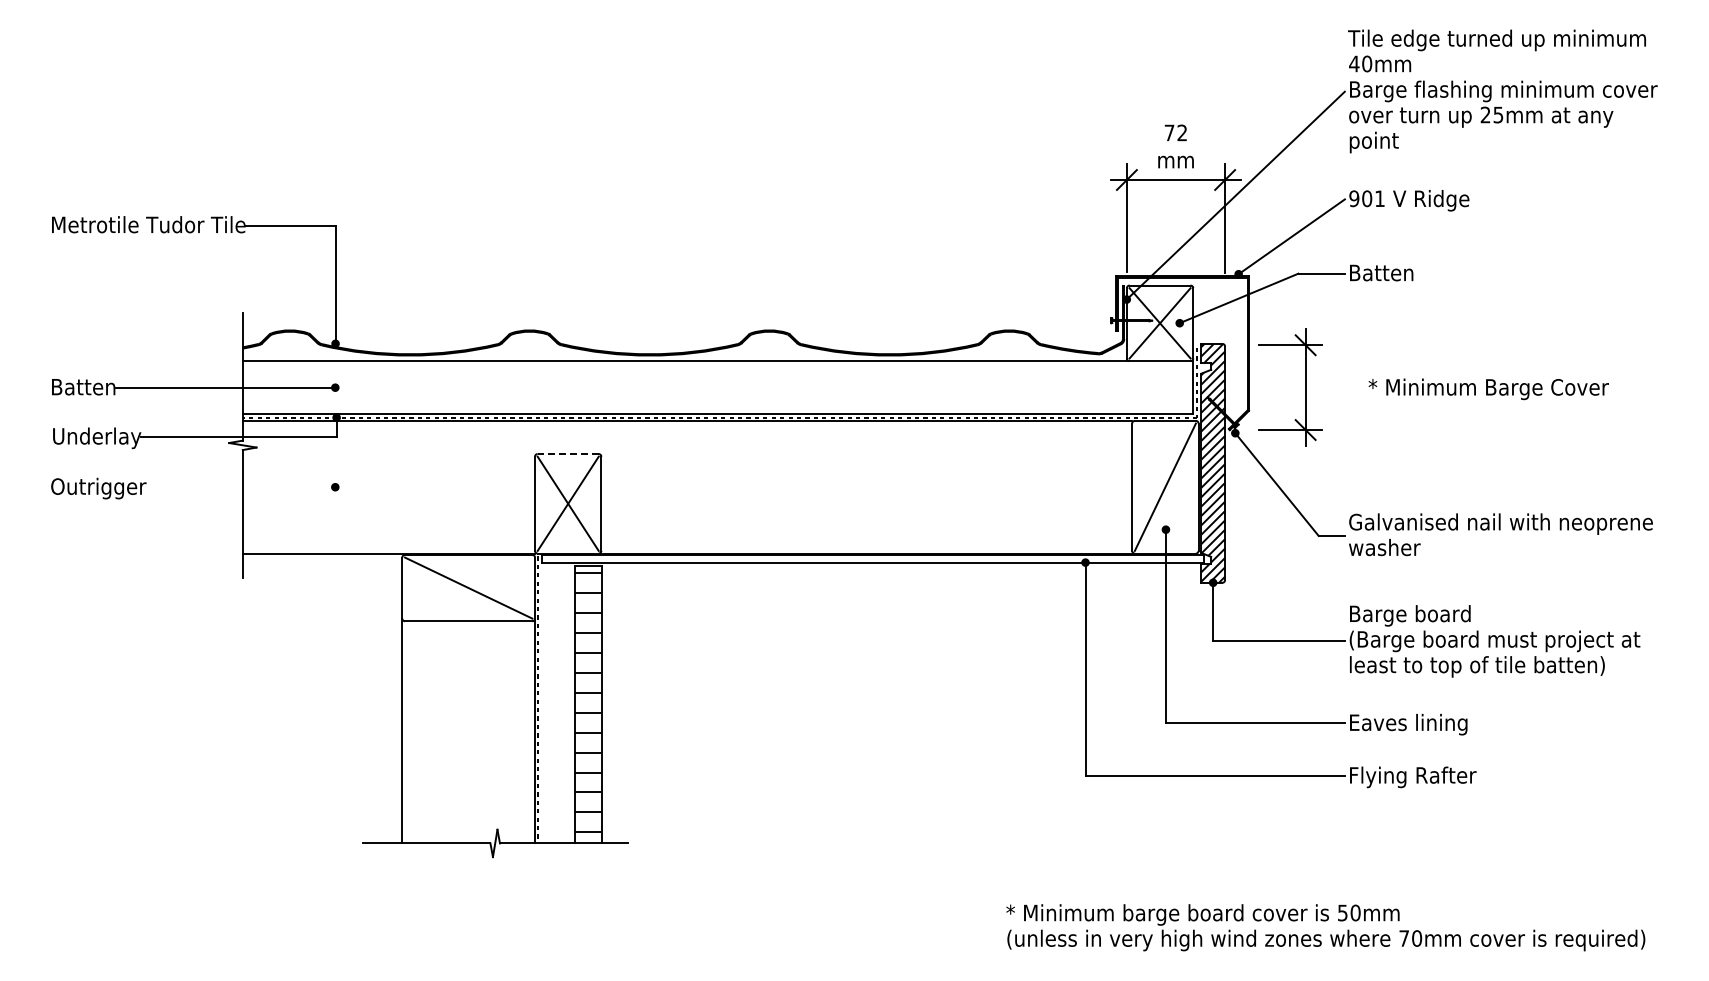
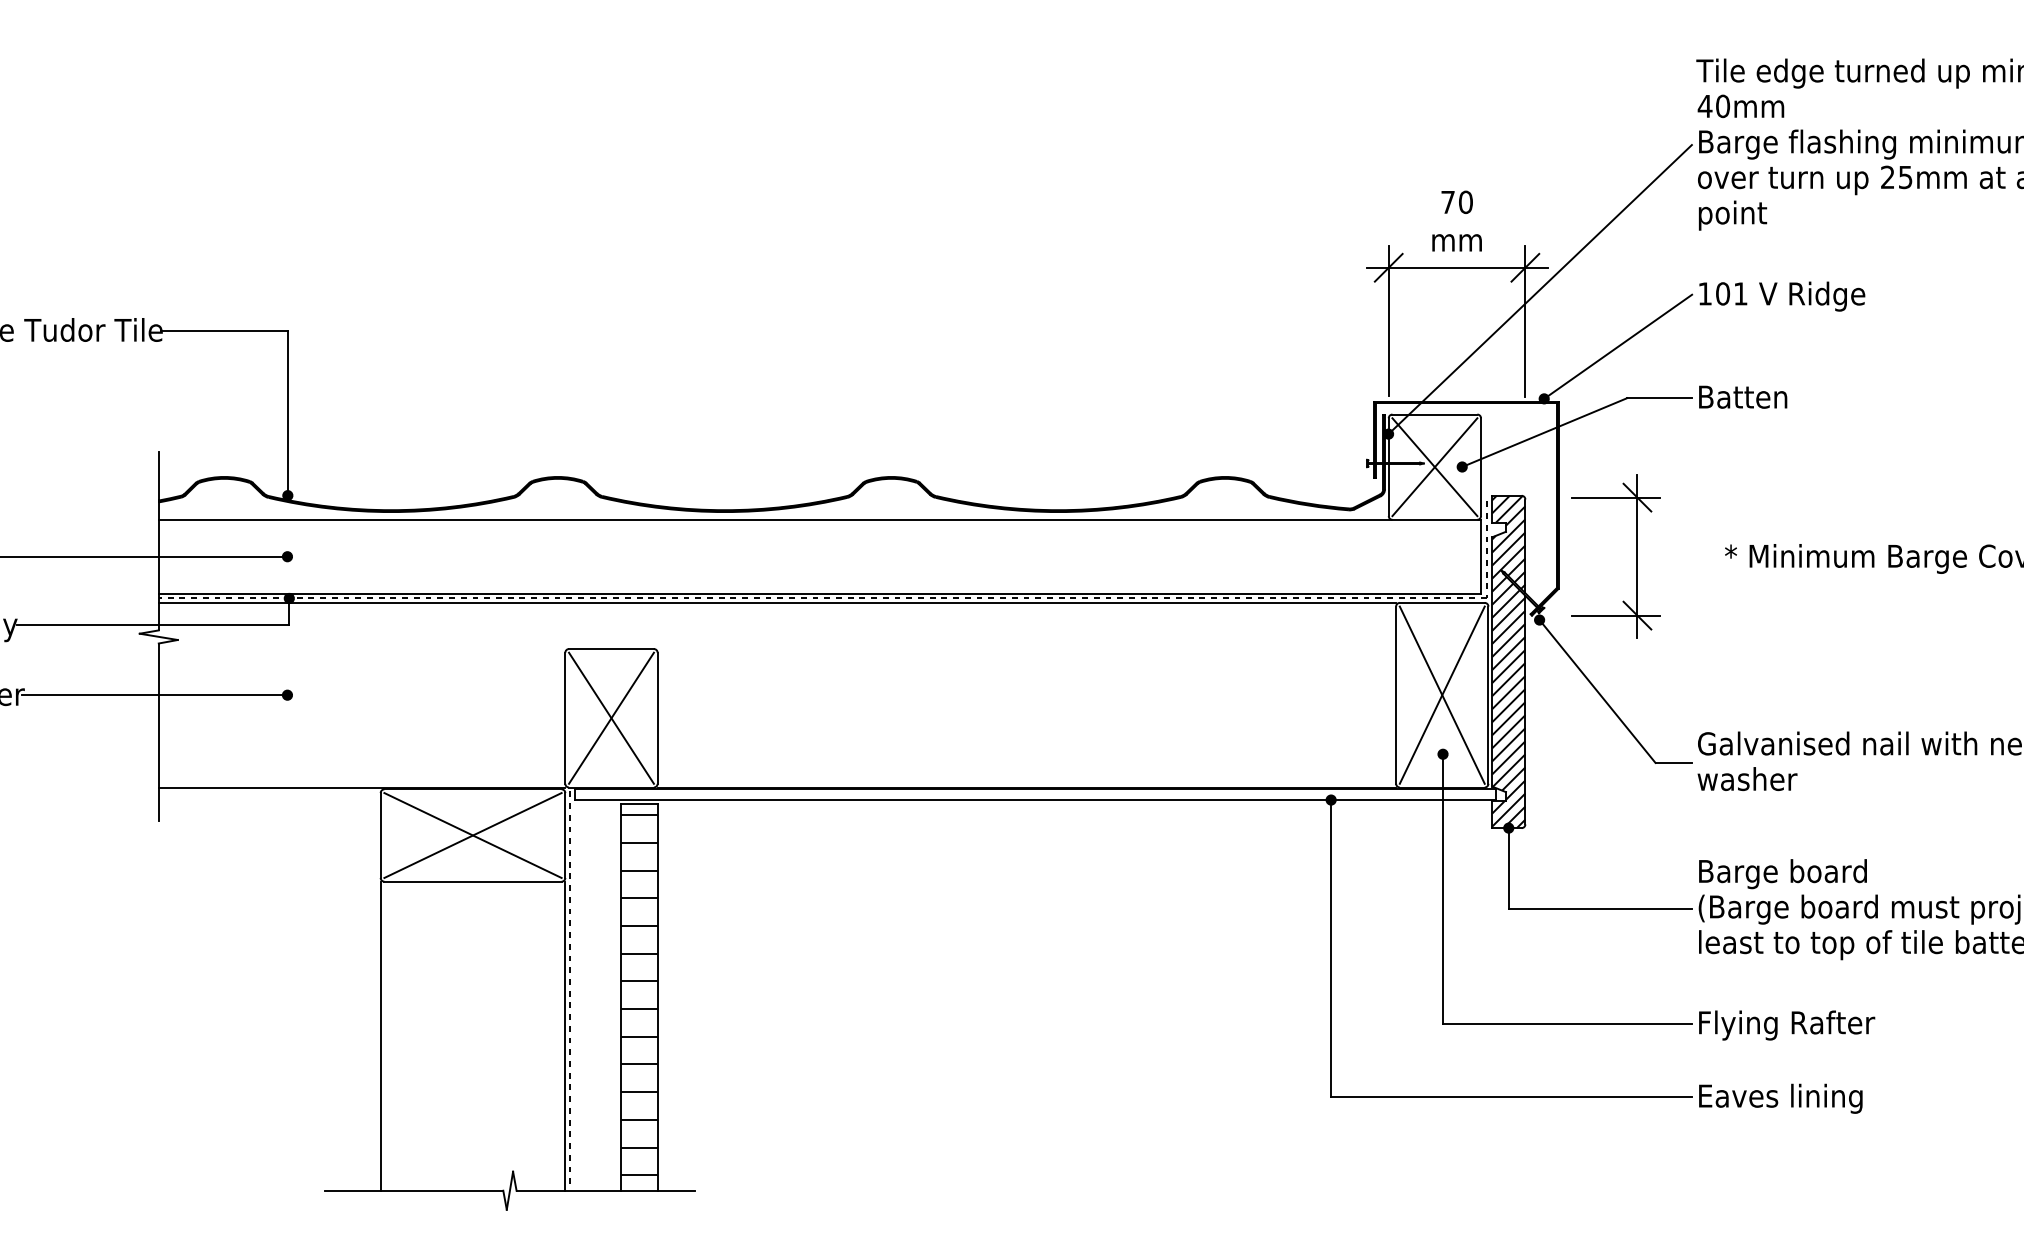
text: (1182, 132) -> (1466, 201), 72 -> 70
text: (1354, 198) -> (1705, 293), 901 -> 101
line: (568, 454) -> (611, 649), dashed -> solid
line: (1164, 486) -> (1441, 694), added
line: (239, 487) -> (154, 695), added
line: (468, 587) -> (472, 834), added
text: (1414, 724) -> (1788, 1025), Eaves lining -> Flying Rafter
text: (1414, 777) -> (1788, 1099), Flying Rafter -> Eaves lining

